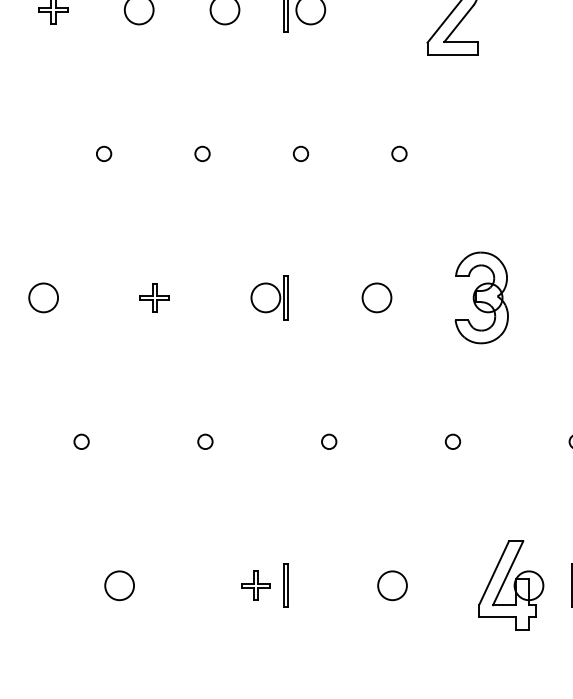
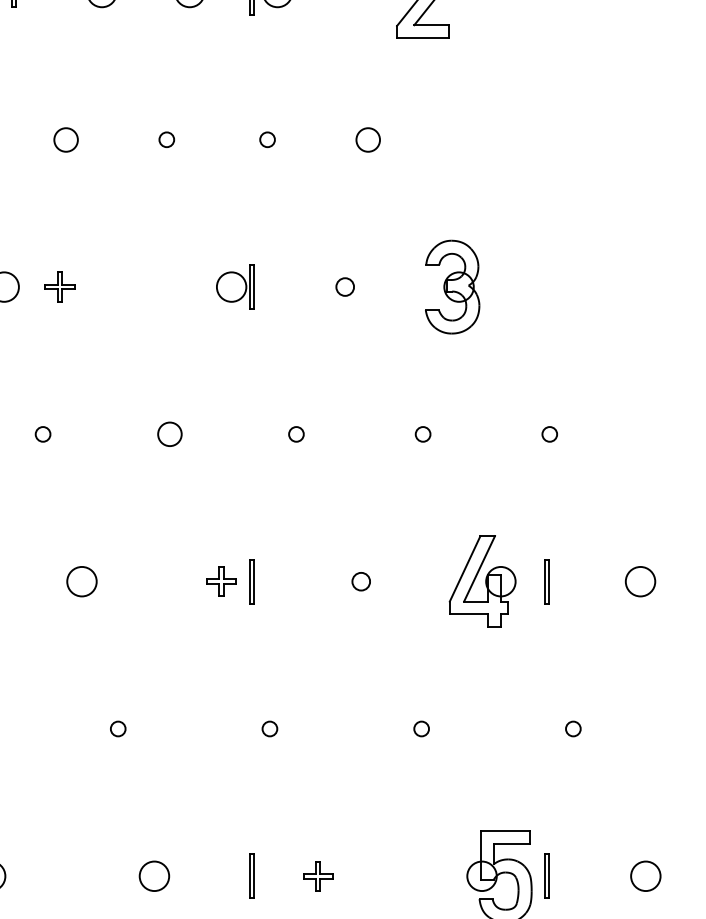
circle: (103, 153) -> (65, 139), size x1.6
circle: (399, 153) -> (368, 139), size x1.6
part: (154, 297) -> (59, 286), moved
circle: (376, 297) -> (344, 286), size x0.6
circle: (205, 441) -> (169, 434), size x1.6
circle: (391, 585) -> (360, 581), size x0.6

